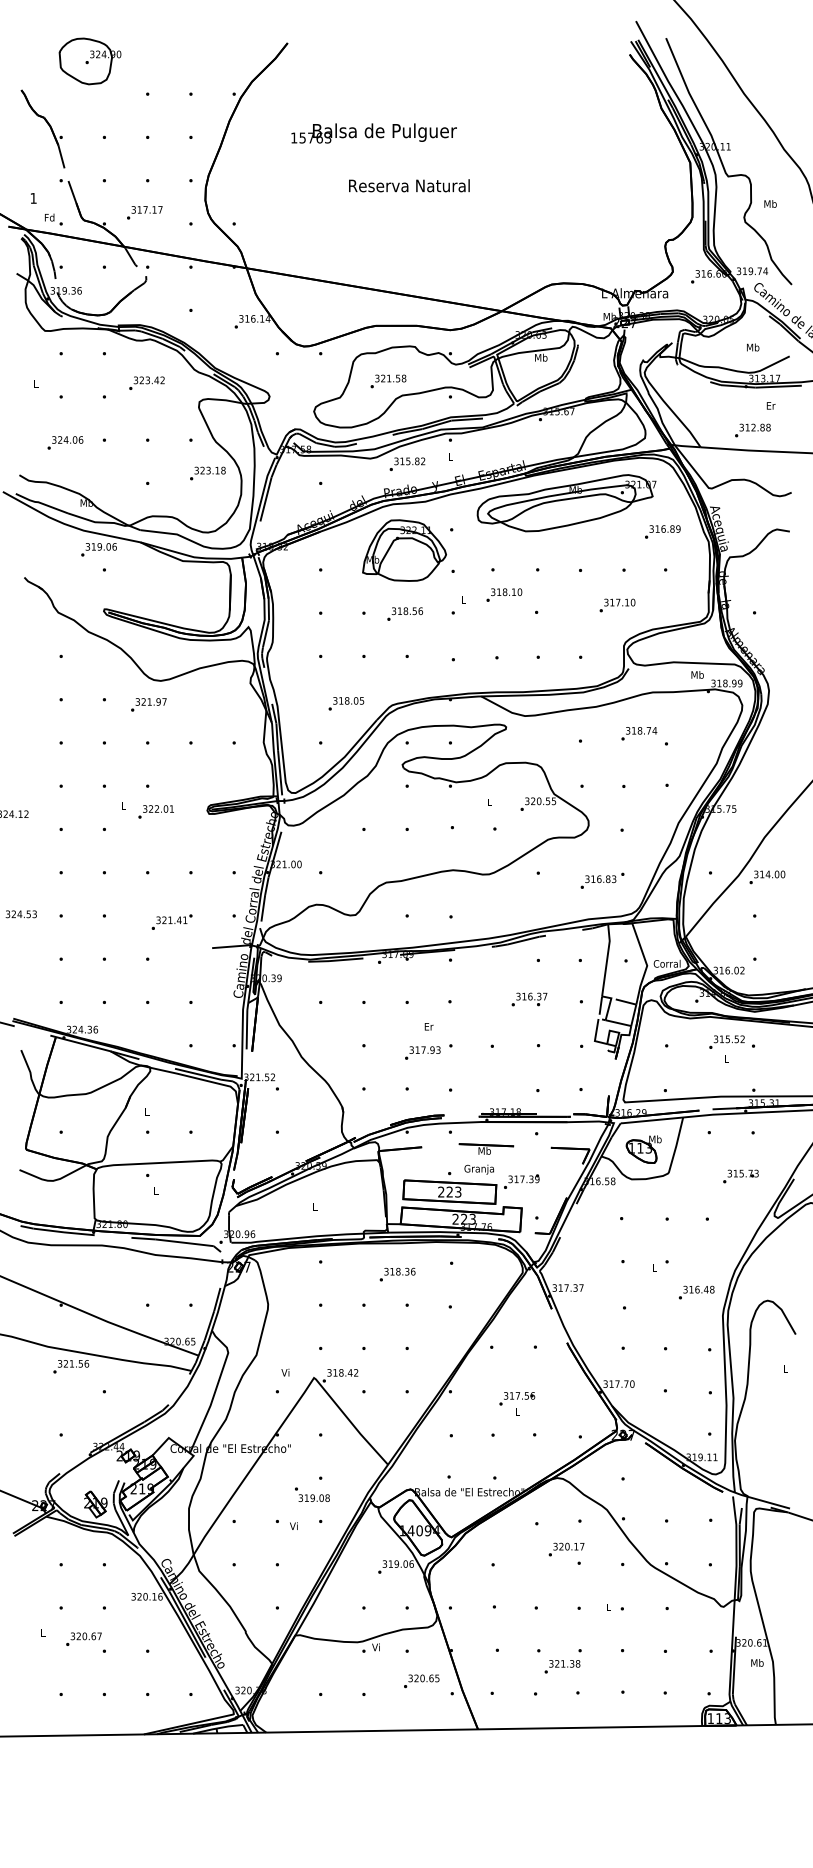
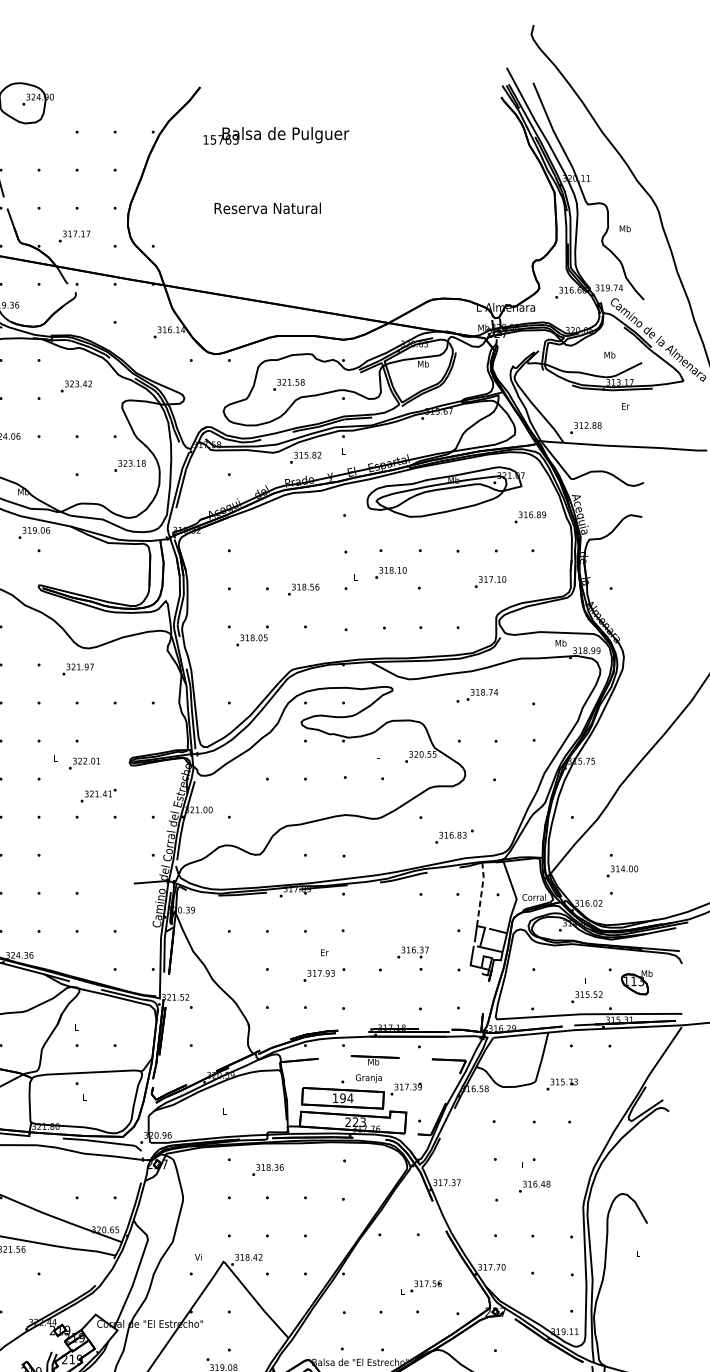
text: (373, 133) -> (275, 135), moved
text: (409, 185) -> (267, 208), moved
text: (752, 430) -> (585, 428), moved
part: (404, 550) -> (303, 533), removed
text: (346, 703) -> (252, 640), moved
text: (639, 733) -> (482, 694), moved
text: (767, 877) -> (622, 871), moved
text: (602, 880) -> (454, 836), moved
text: (171, 921) -> (98, 795), moved
line: (607, 959) -> (481, 893), solid -> dashed
text: (529, 999) -> (413, 952), moved
text: (726, 1041) -> (586, 996), moved
part: (643, 1149) -> (636, 982), moved
text: (740, 1176) -> (561, 1084), moved
text: (449, 1191) -> (342, 1097), 223 -> 194
text: (397, 1274) -> (267, 1169), moved
text: (696, 1292) -> (534, 1186), moved
text: (517, 1398) -> (426, 1286), moved

